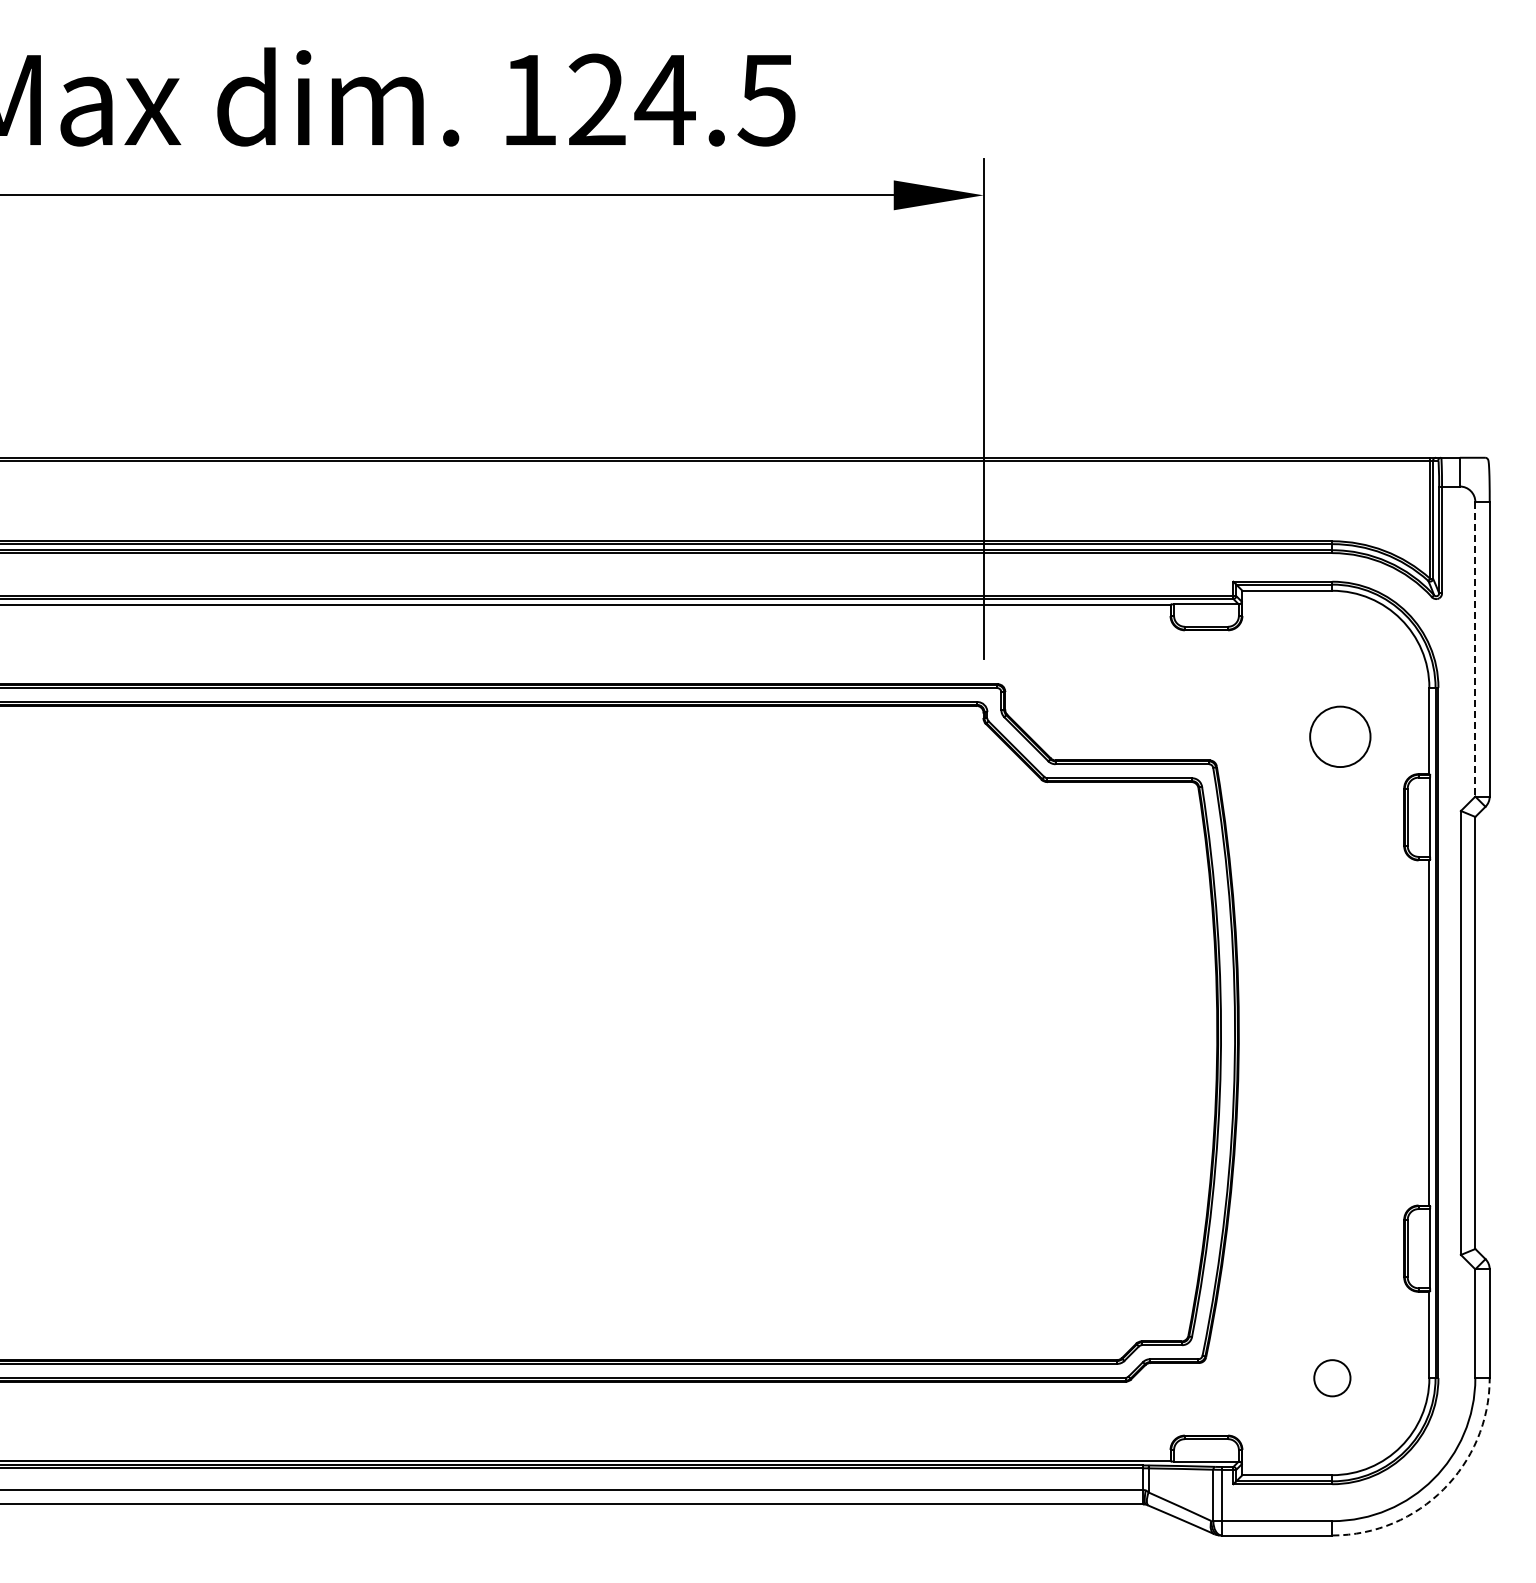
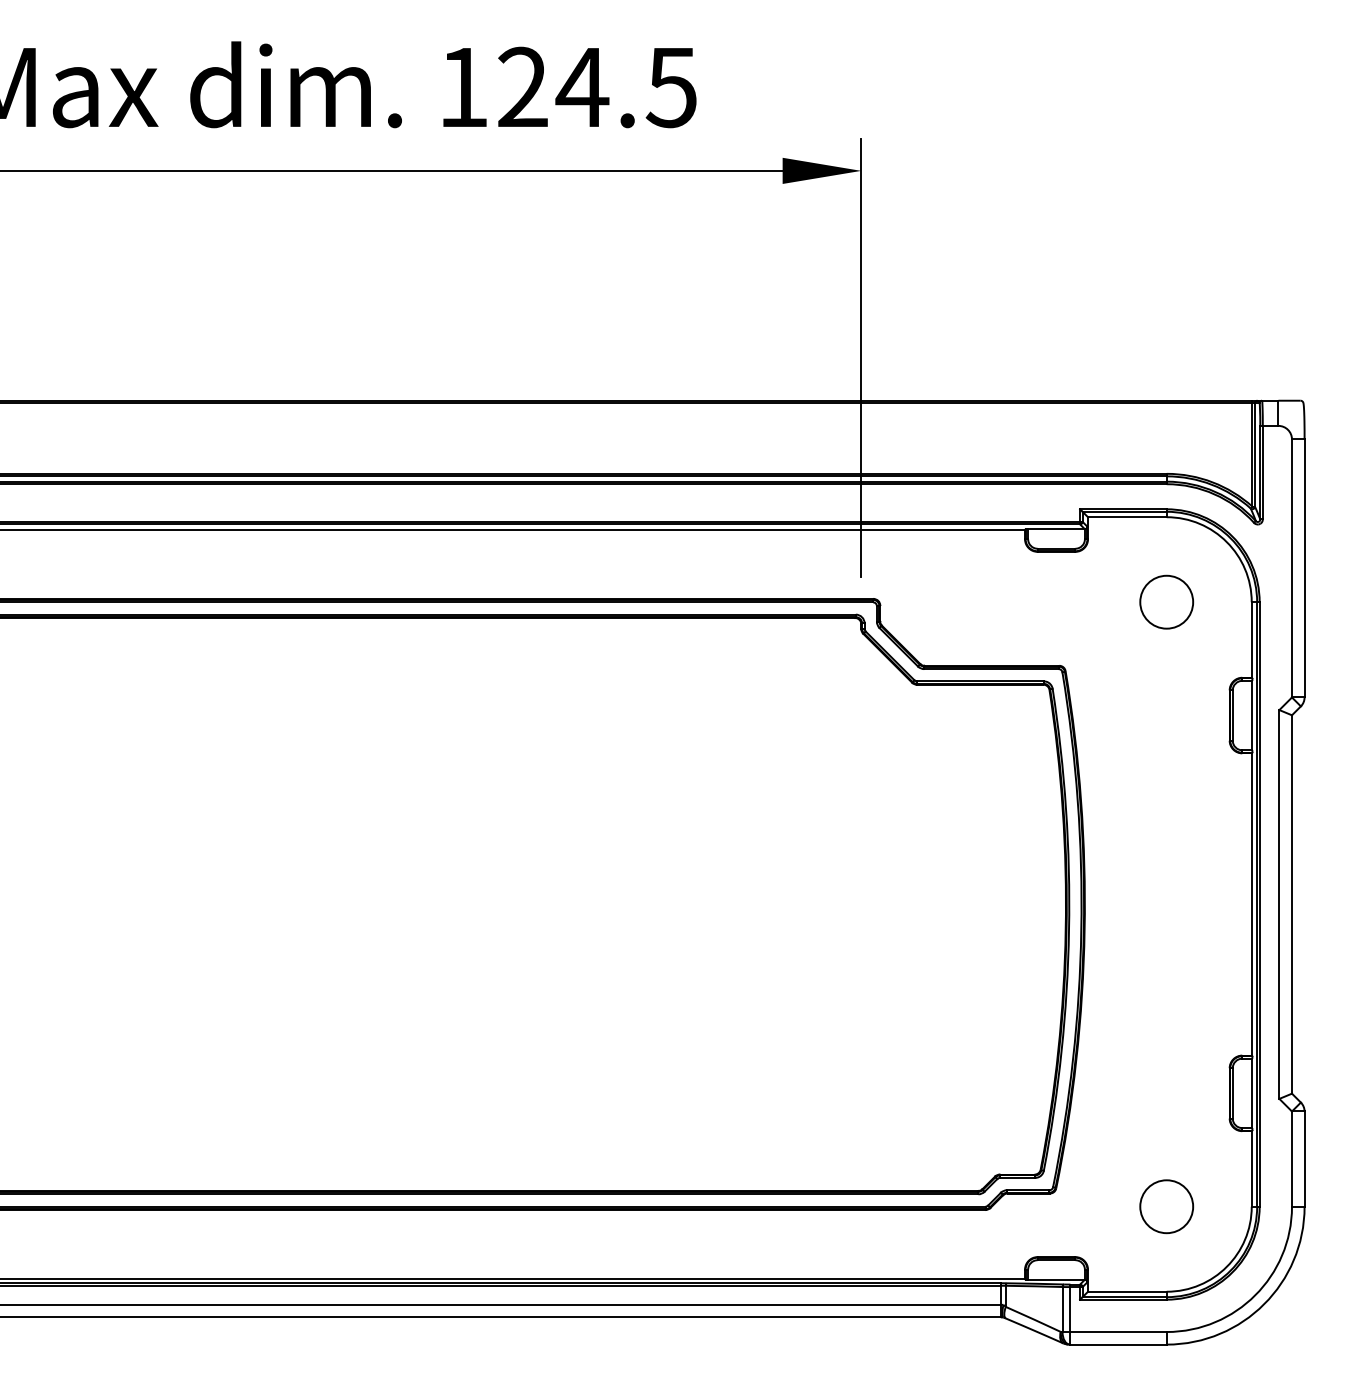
line: (1475, 649) -> (1292, 568), dashed -> solid
circle: (1340, 736) -> (1166, 601), moved
circle: (1332, 1378) -> (1166, 1207), size x1.67
arc: (1443, 1489) -> (1264, 1304), dashed -> solid

